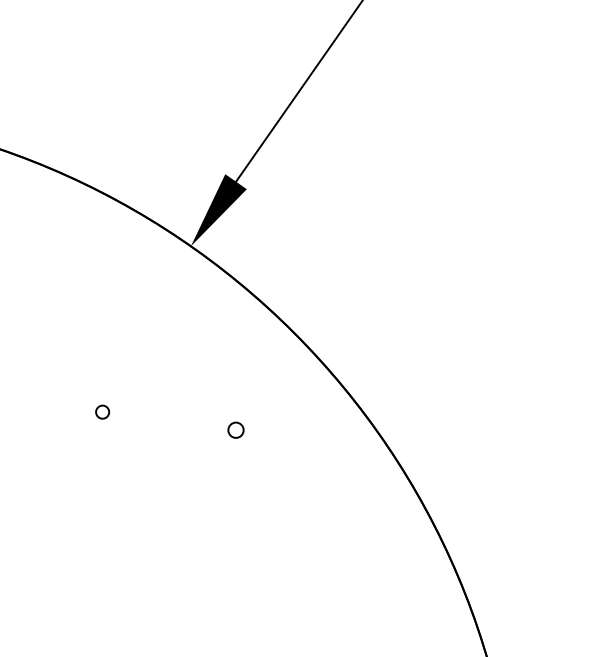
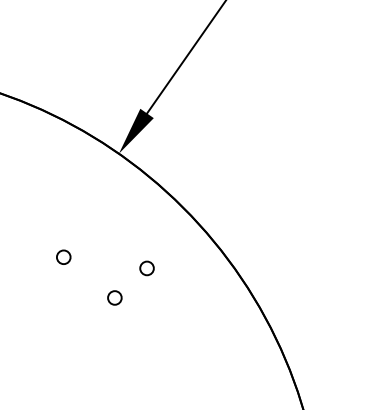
circle: (102, 411) -> (63, 256), size x1.67
circle: (235, 430) -> (146, 268), size x1.43
circle: (183, 476) -> (114, 297), added

